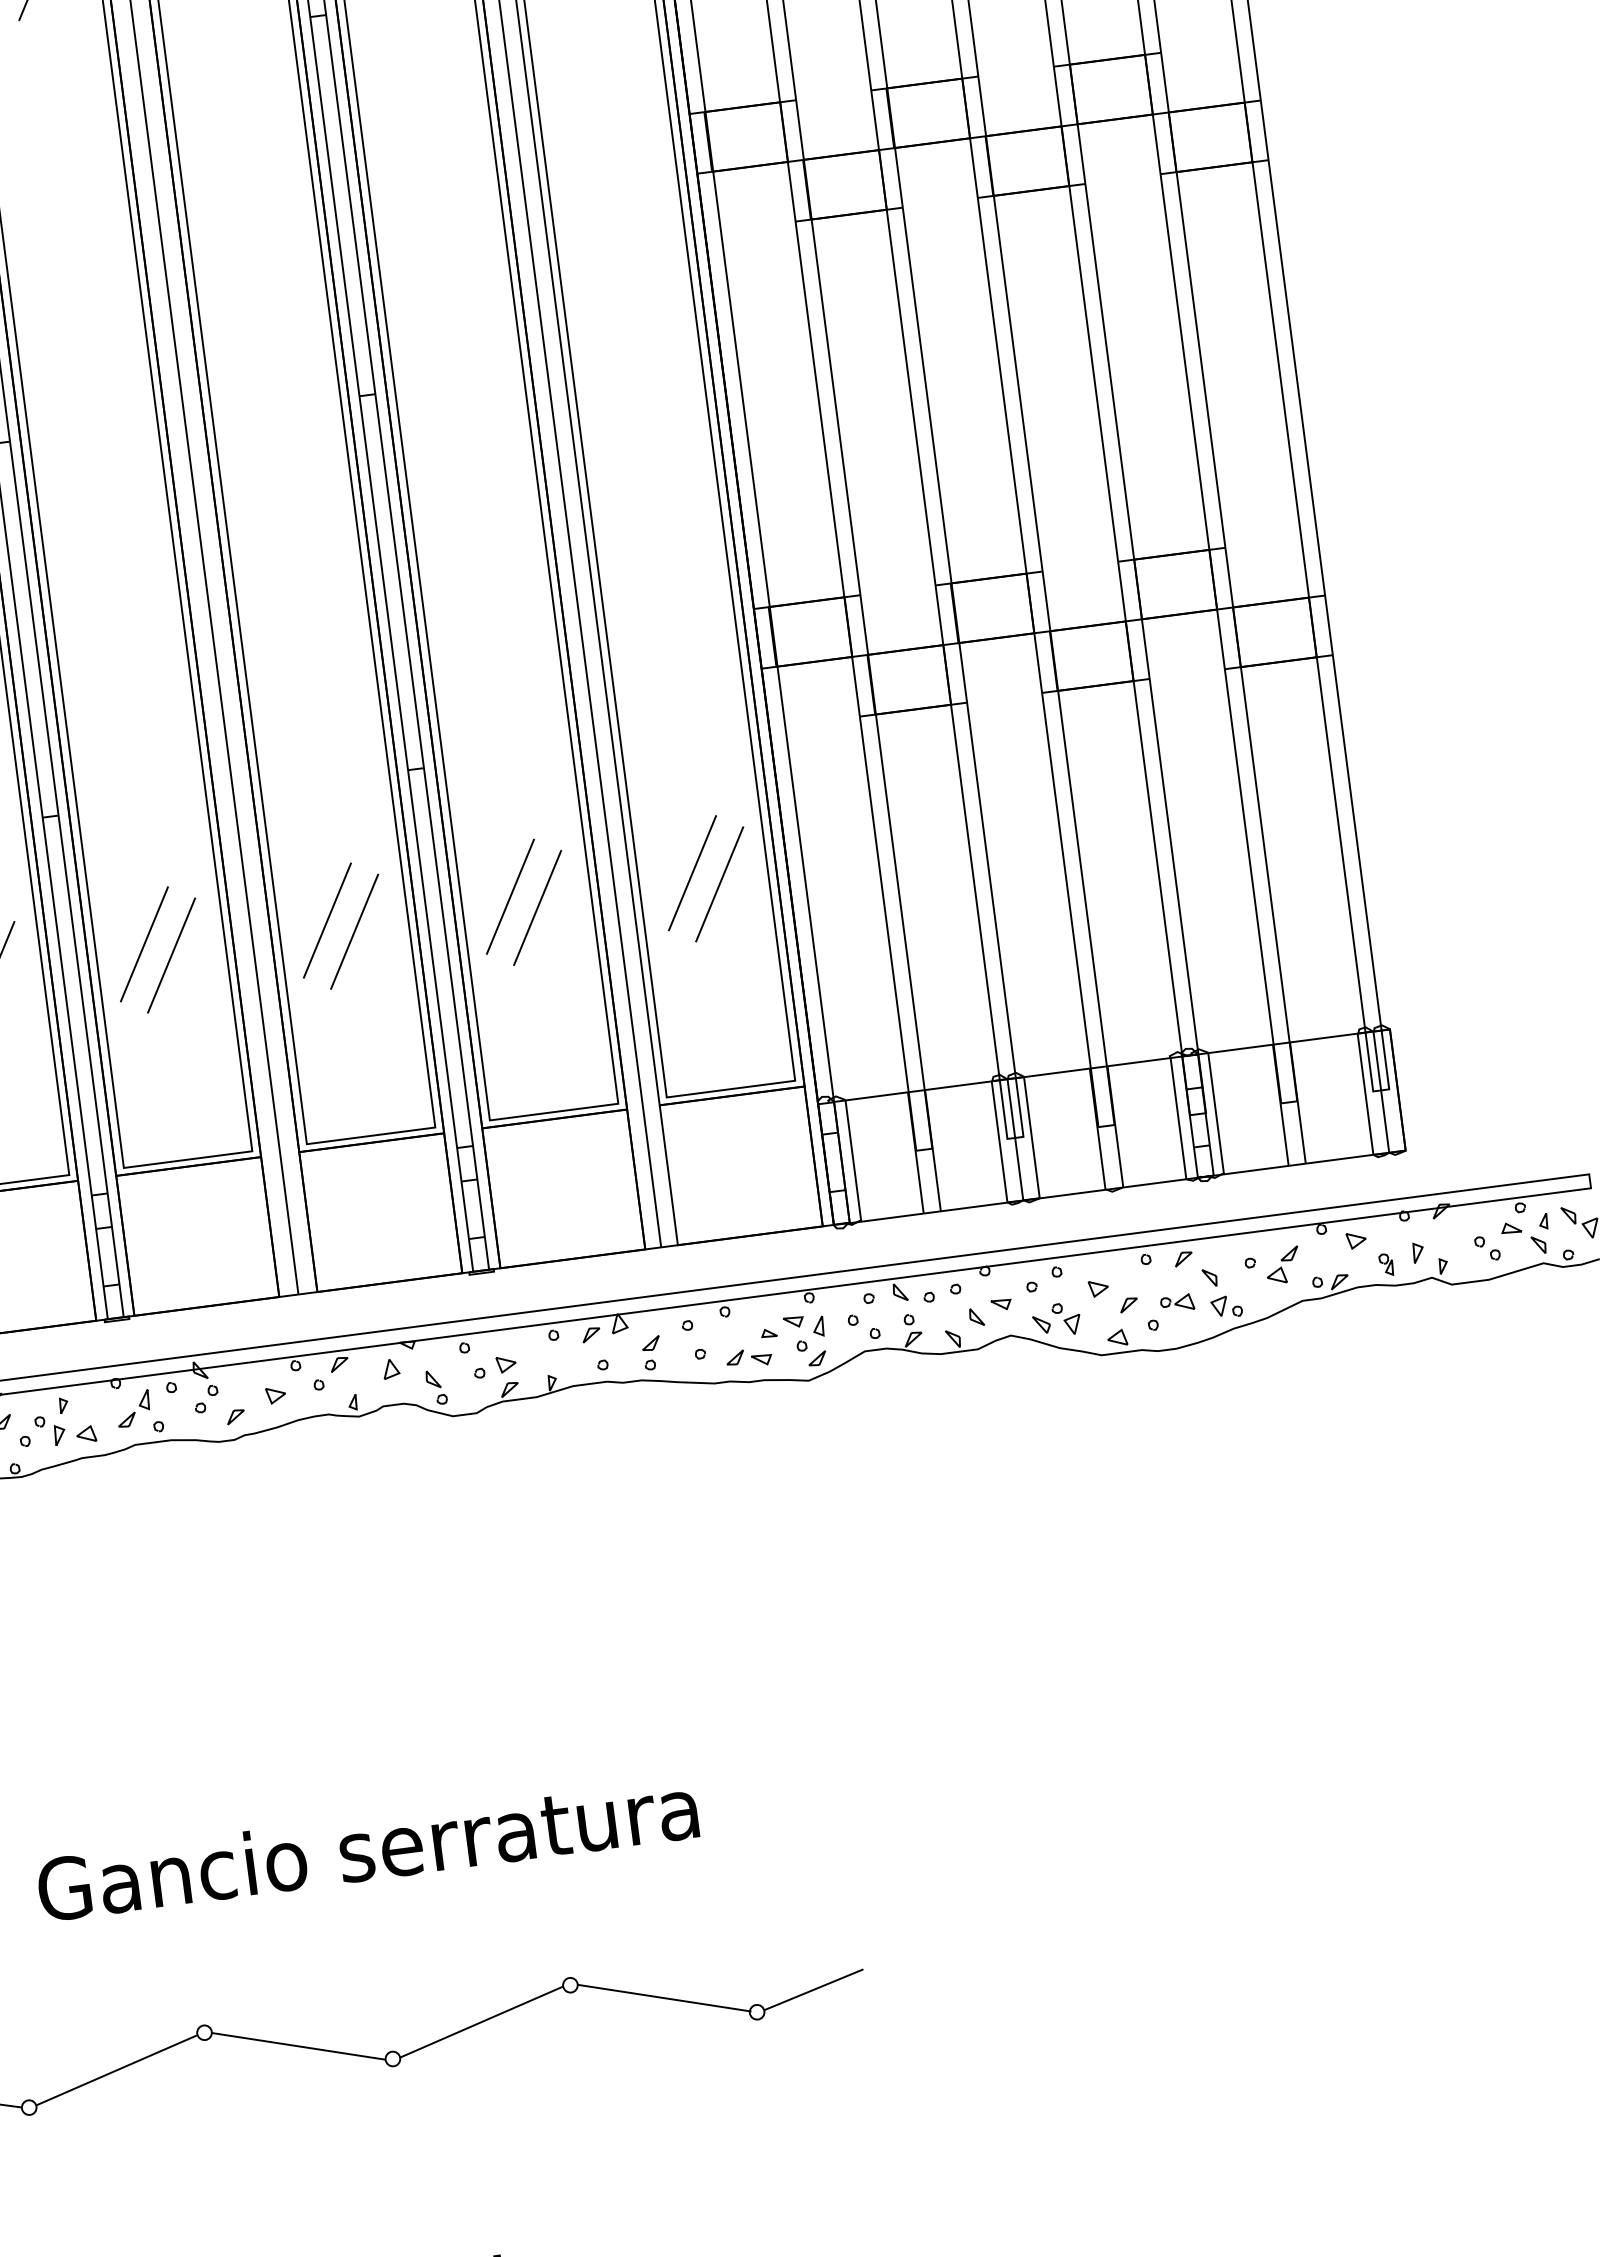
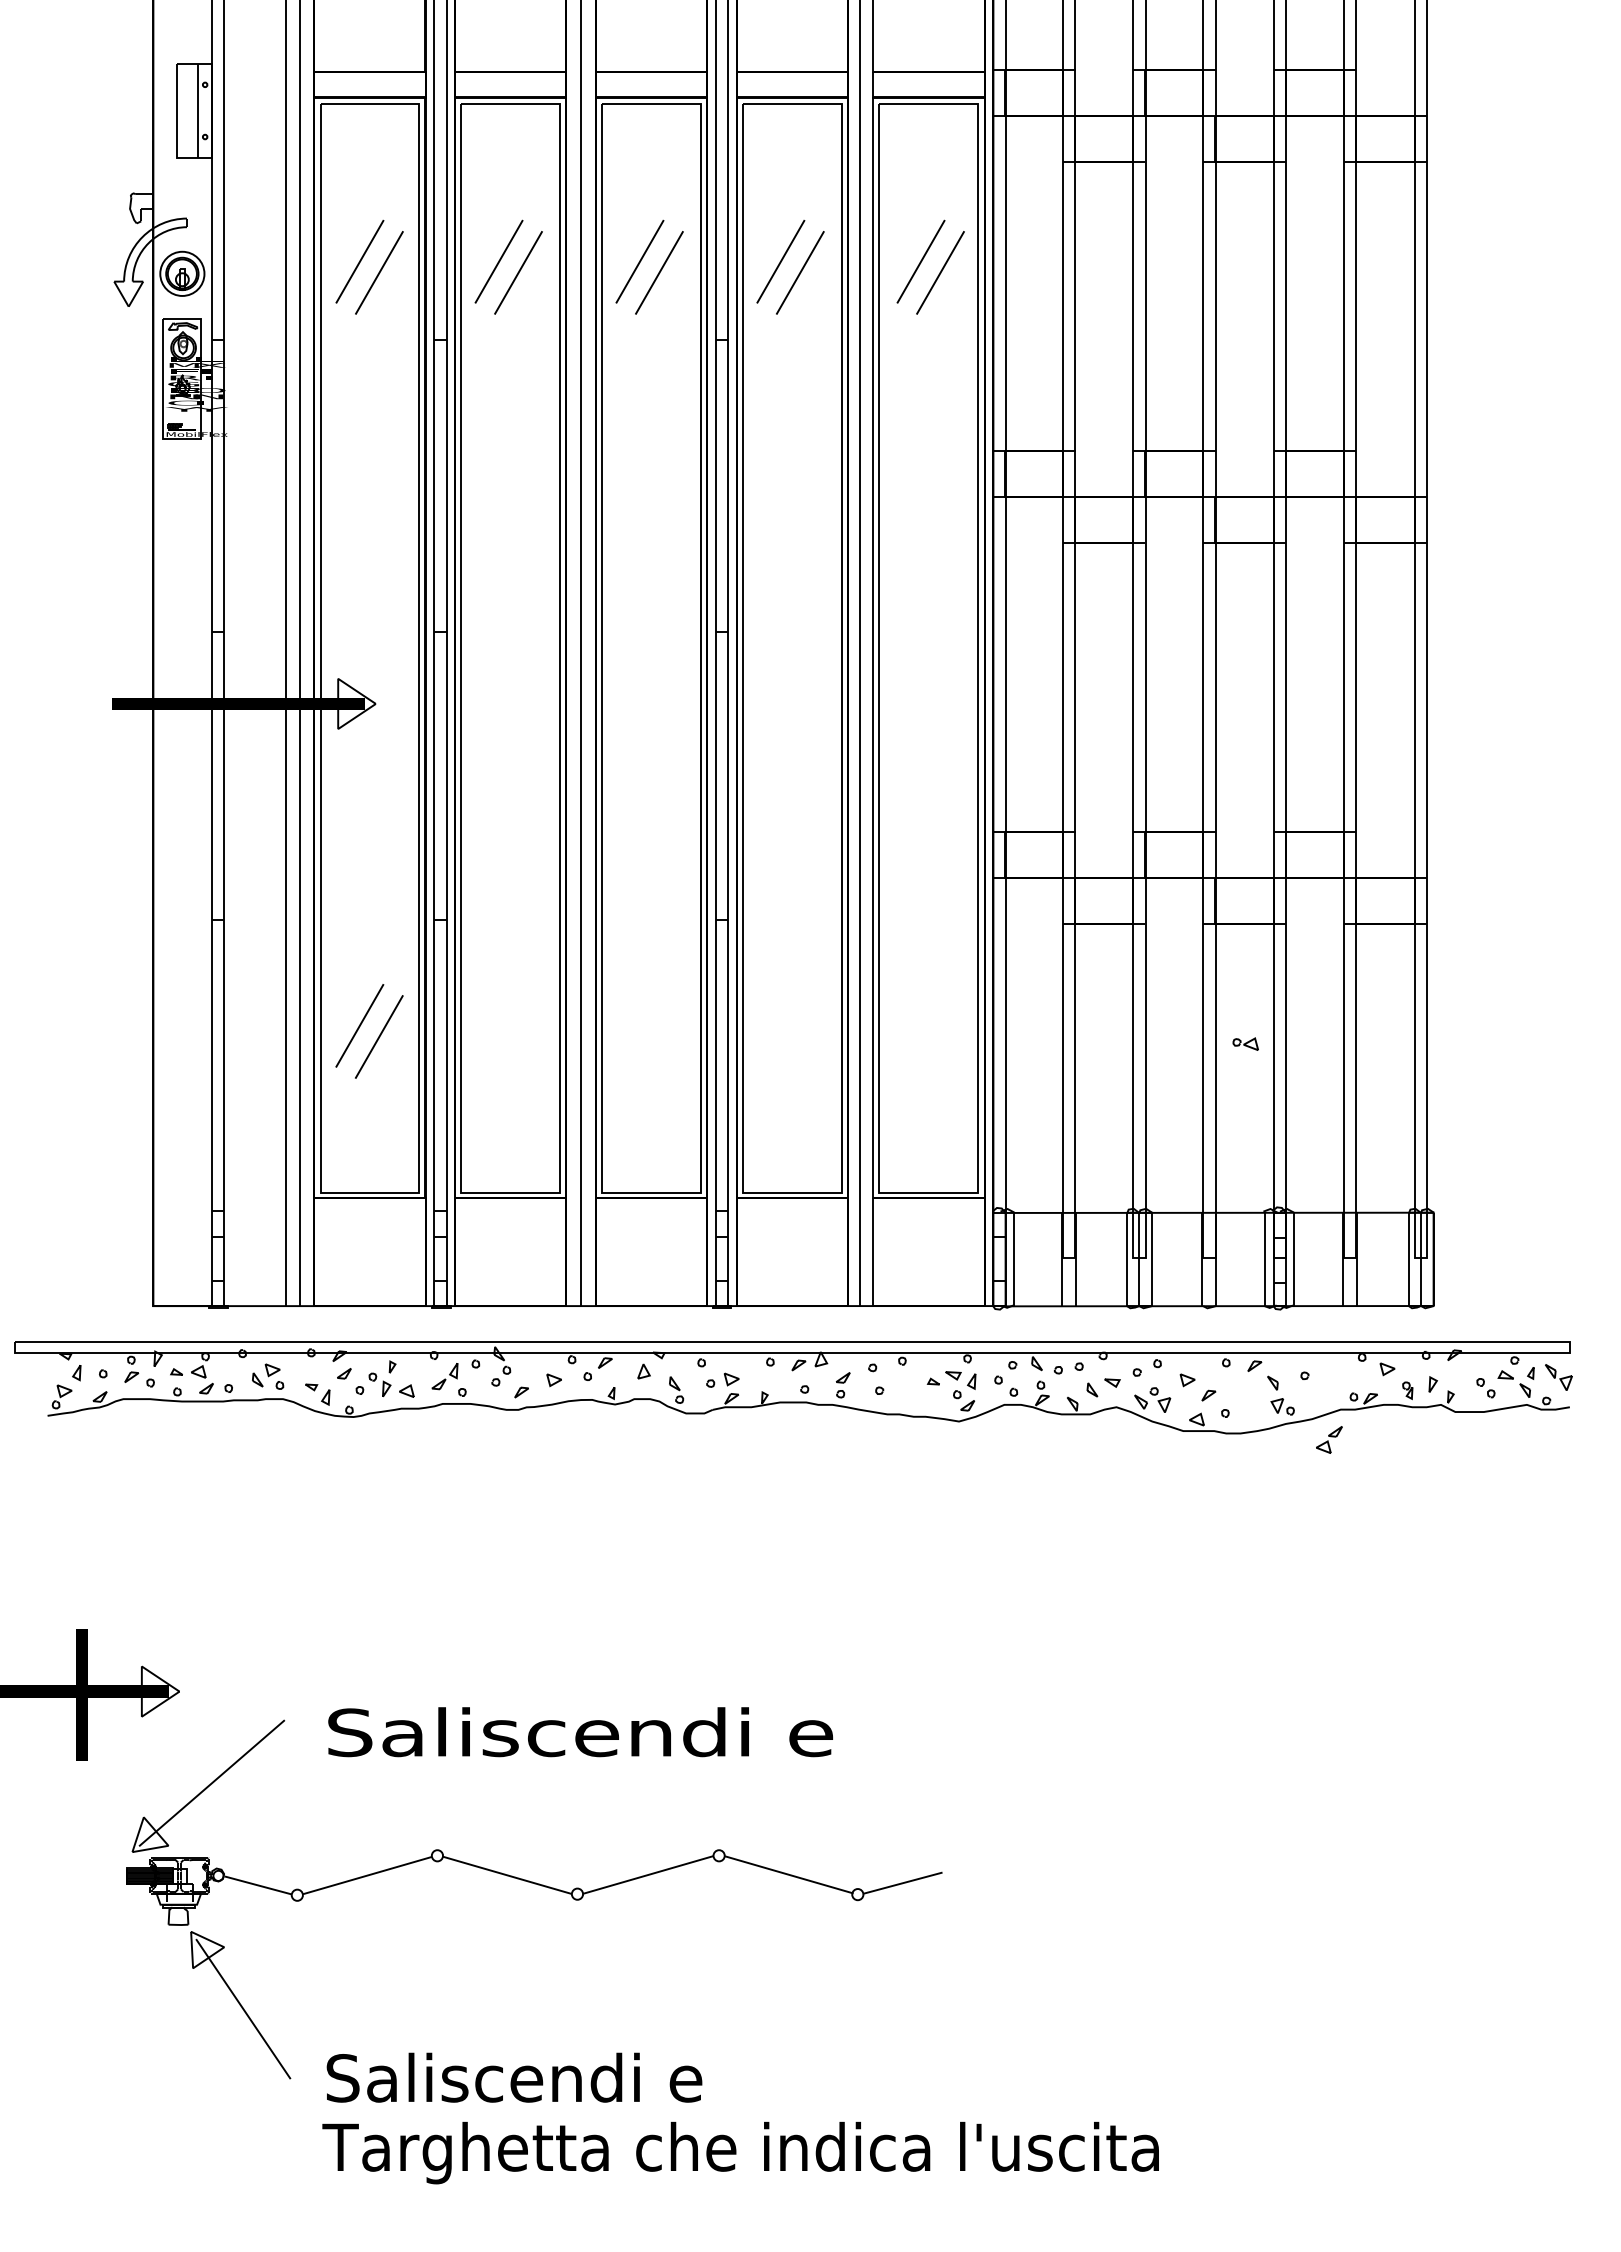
line: (691, 872) -> (920, 1025), removed
line: (719, 883) -> (940, 1036), removed
line: (510, 896) -> (780, 1025), removed
line: (536, 907) -> (799, 1036), removed
line: (326, 920) -> (639, 1025), removed
line: (353, 931) -> (658, 1036), removed
line: (143, 943) -> (498, 1025), removed
line: (171, 954) -> (518, 1036), removed
part: (1283, 1264) -> (1329, 1439), moved
part: (1176, 1302) -> (1245, 1043), moved
part: (749, 1357) -> (916, 1398), removed
text: (368, 1848) -> (579, 1732), Gancio serratura -> Saliscendi e

